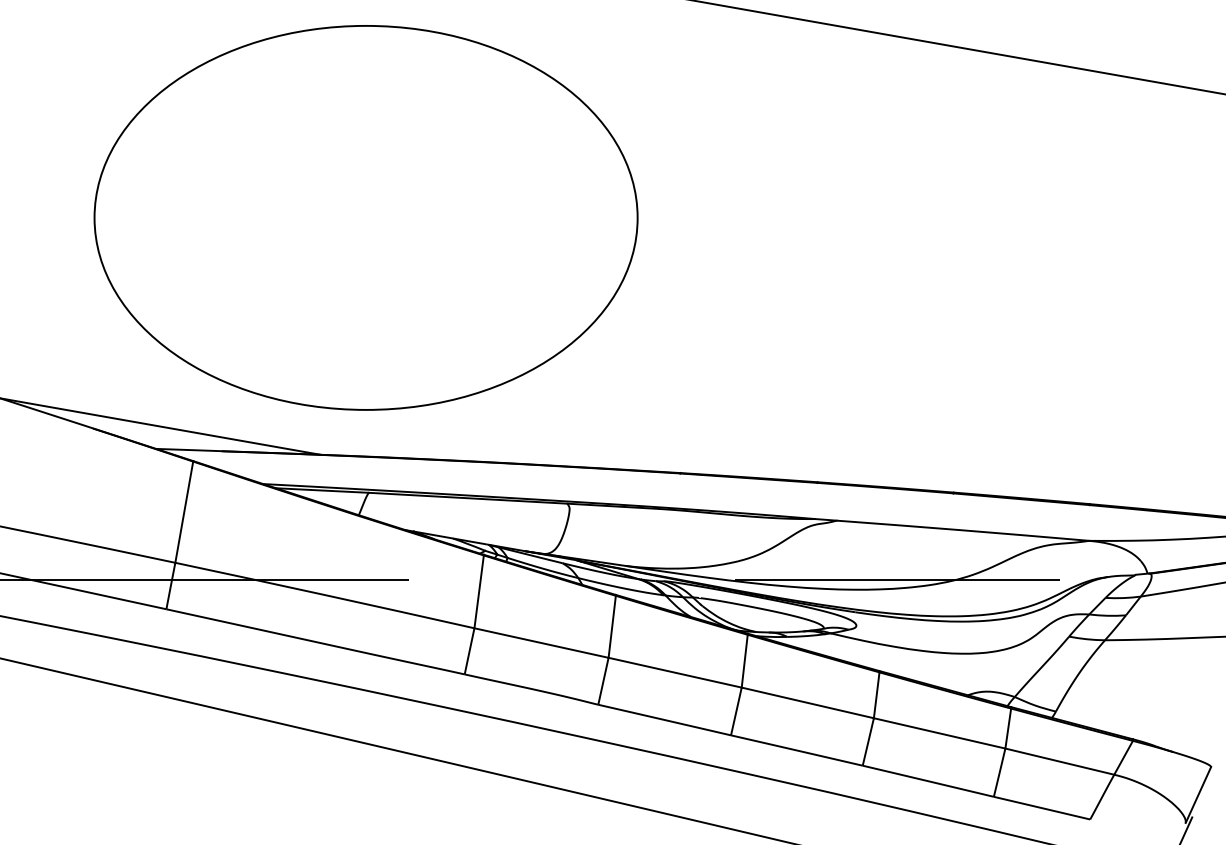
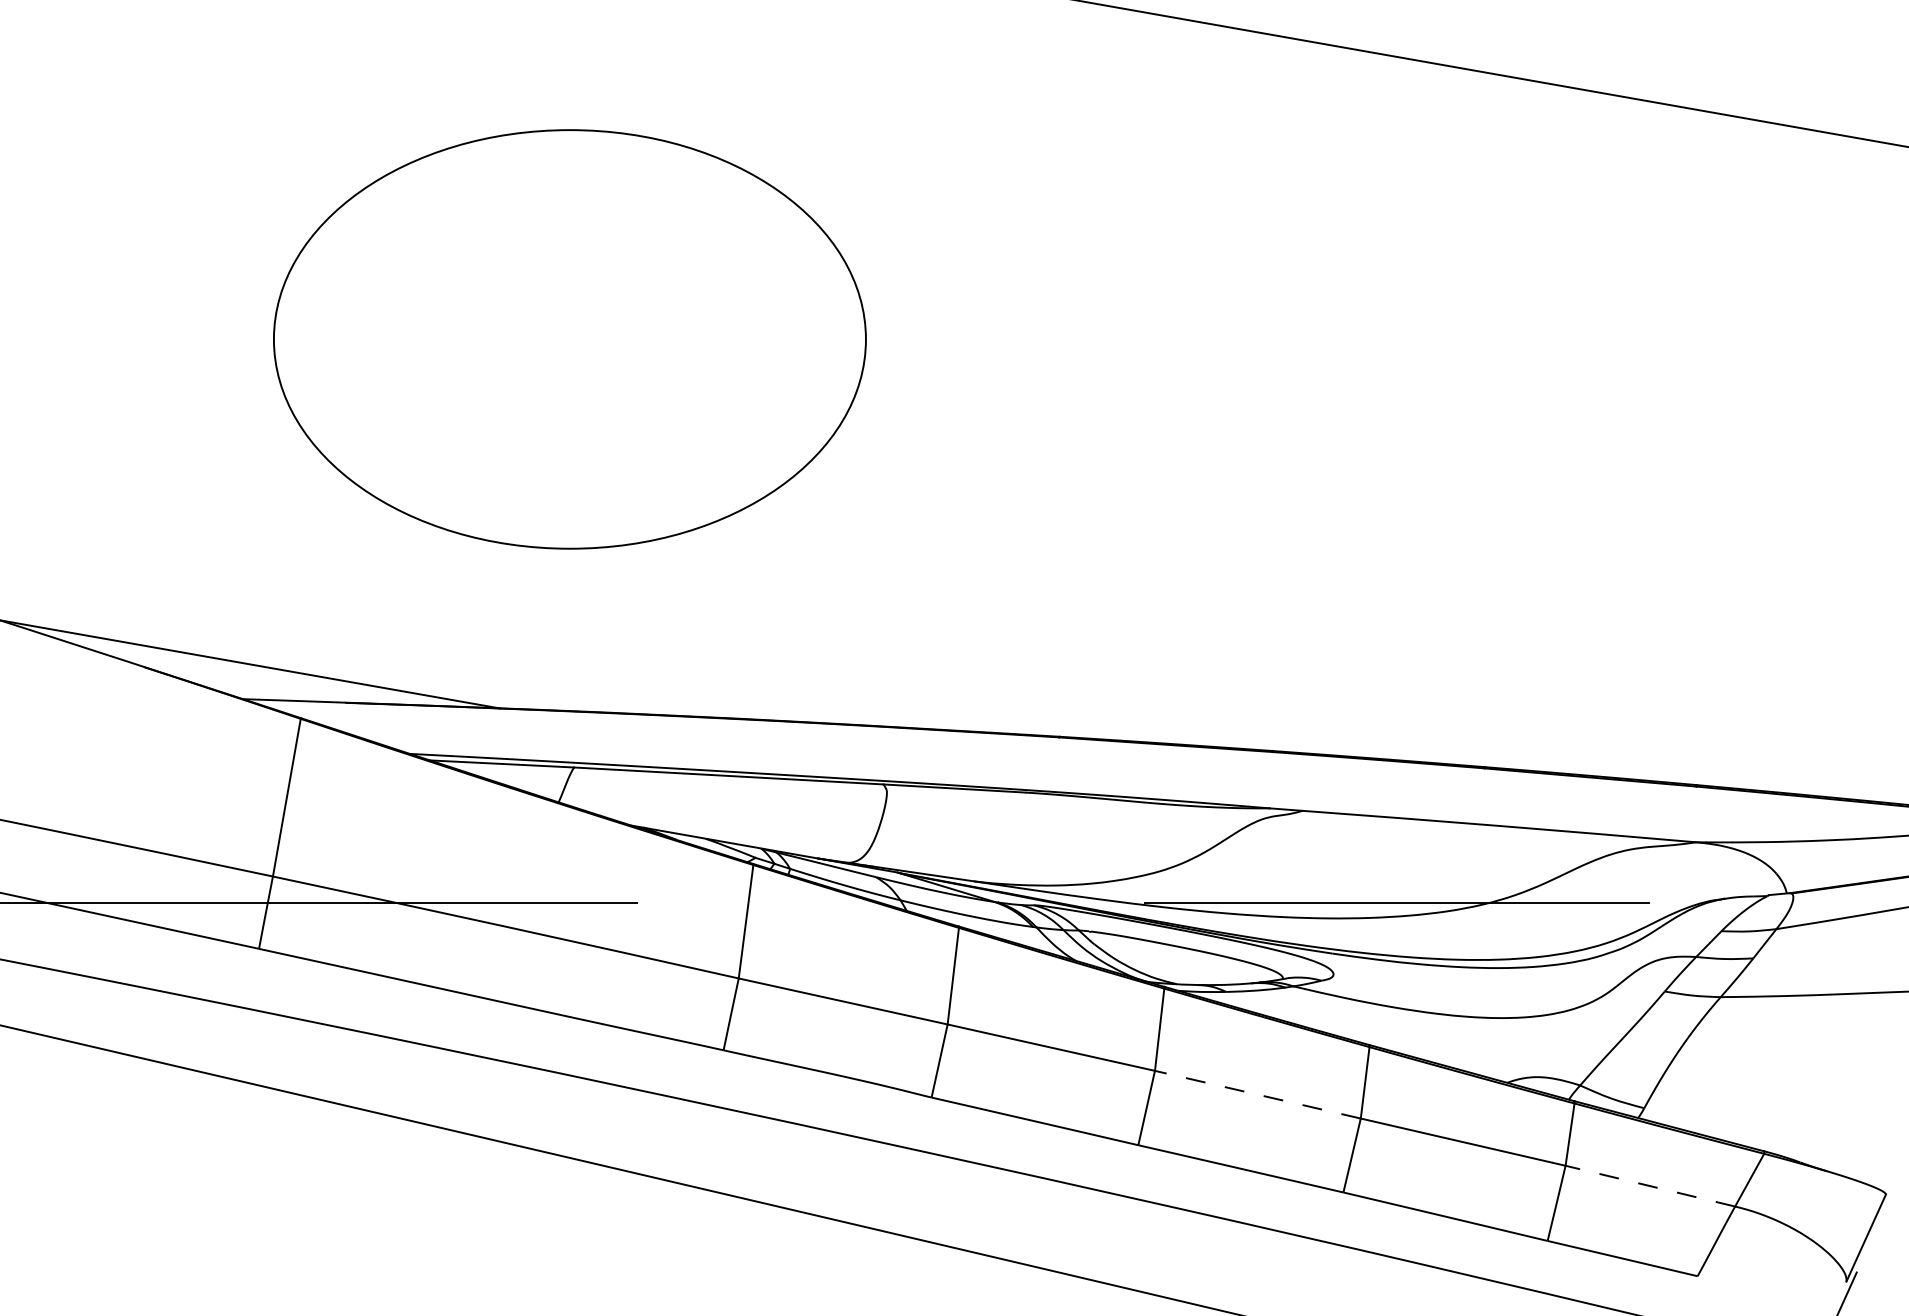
part: (365, 217) -> (569, 338), size x0.7
line: (807, 702) -> (1257, 1094), solid -> dashed
line: (1059, 761) -> (1649, 1185), solid -> dashed

